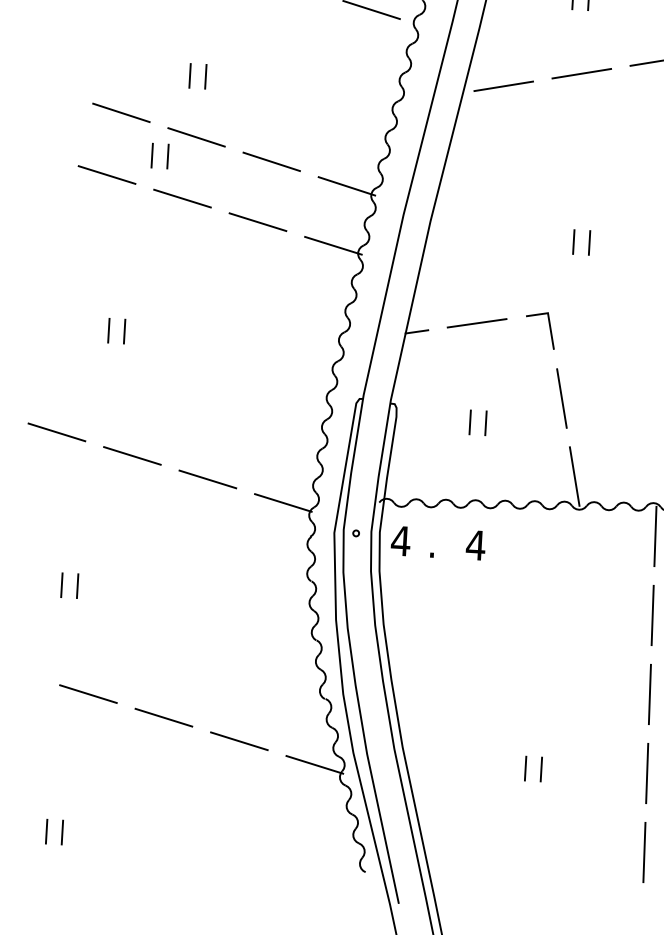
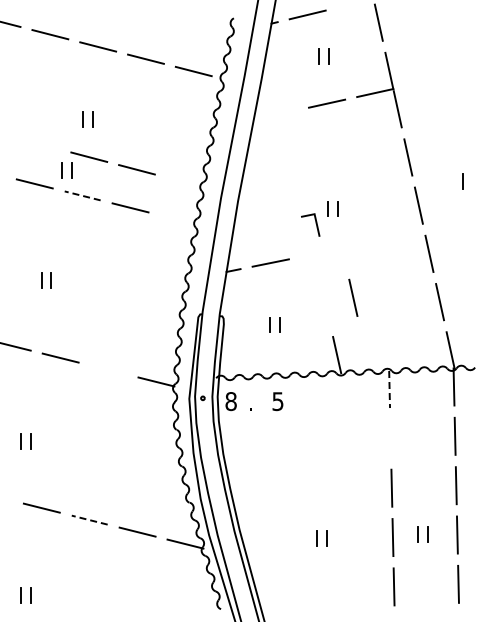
line: (503, 86) -> (278, 114), removed
line: (121, 112) -> (41, 144), removed
line: (346, 186) -> (184, 182), removed
line: (182, 197) -> (82, 195), solid -> dashed
line: (333, 245) -> (178, 219), removed
line: (548, 328) -> (315, 223), moved
line: (562, 397) -> (353, 297), moved
line: (207, 478) -> (108, 369), removed
line: (655, 536) -> (389, 389), solid -> dashed
text: (401, 541) -> (231, 401), 4 -> 8
text: (475, 545) -> (277, 401), 4 -> 5
line: (652, 614) -> (390, 438), removed
line: (163, 718) -> (89, 520), solid -> dashed

